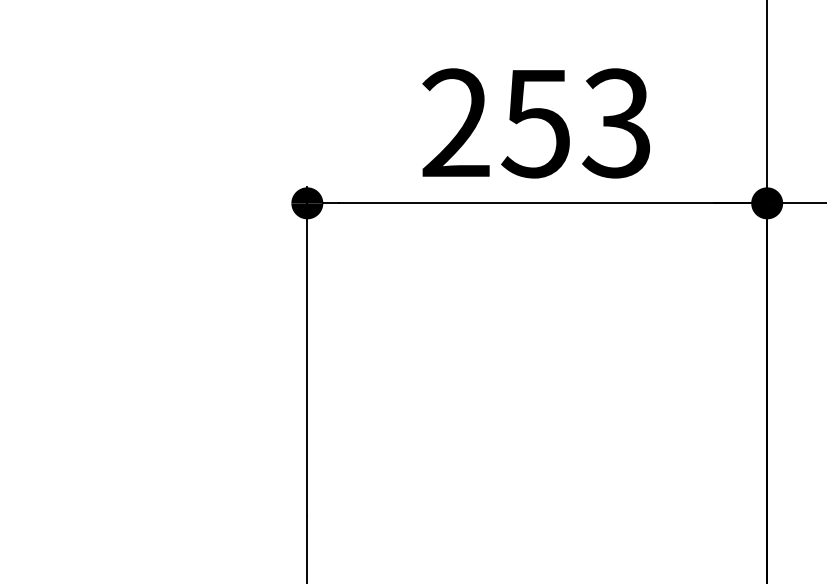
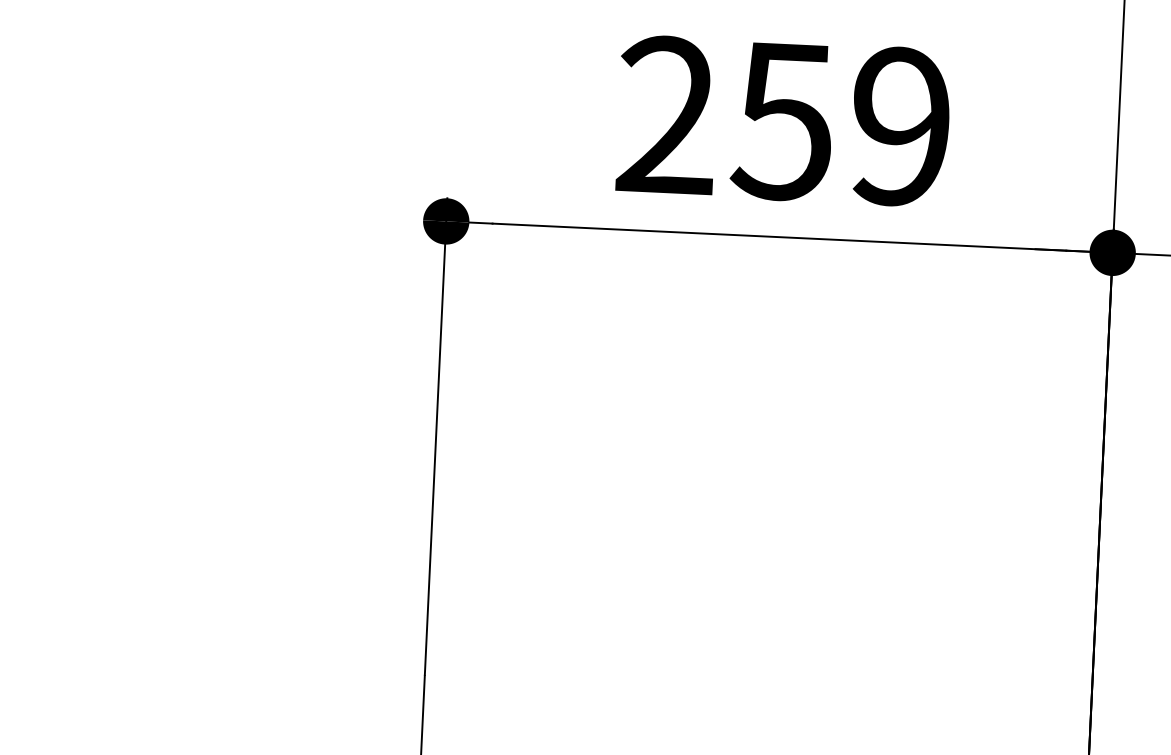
text: (616, 123) -> (899, 126), 253 -> 259

